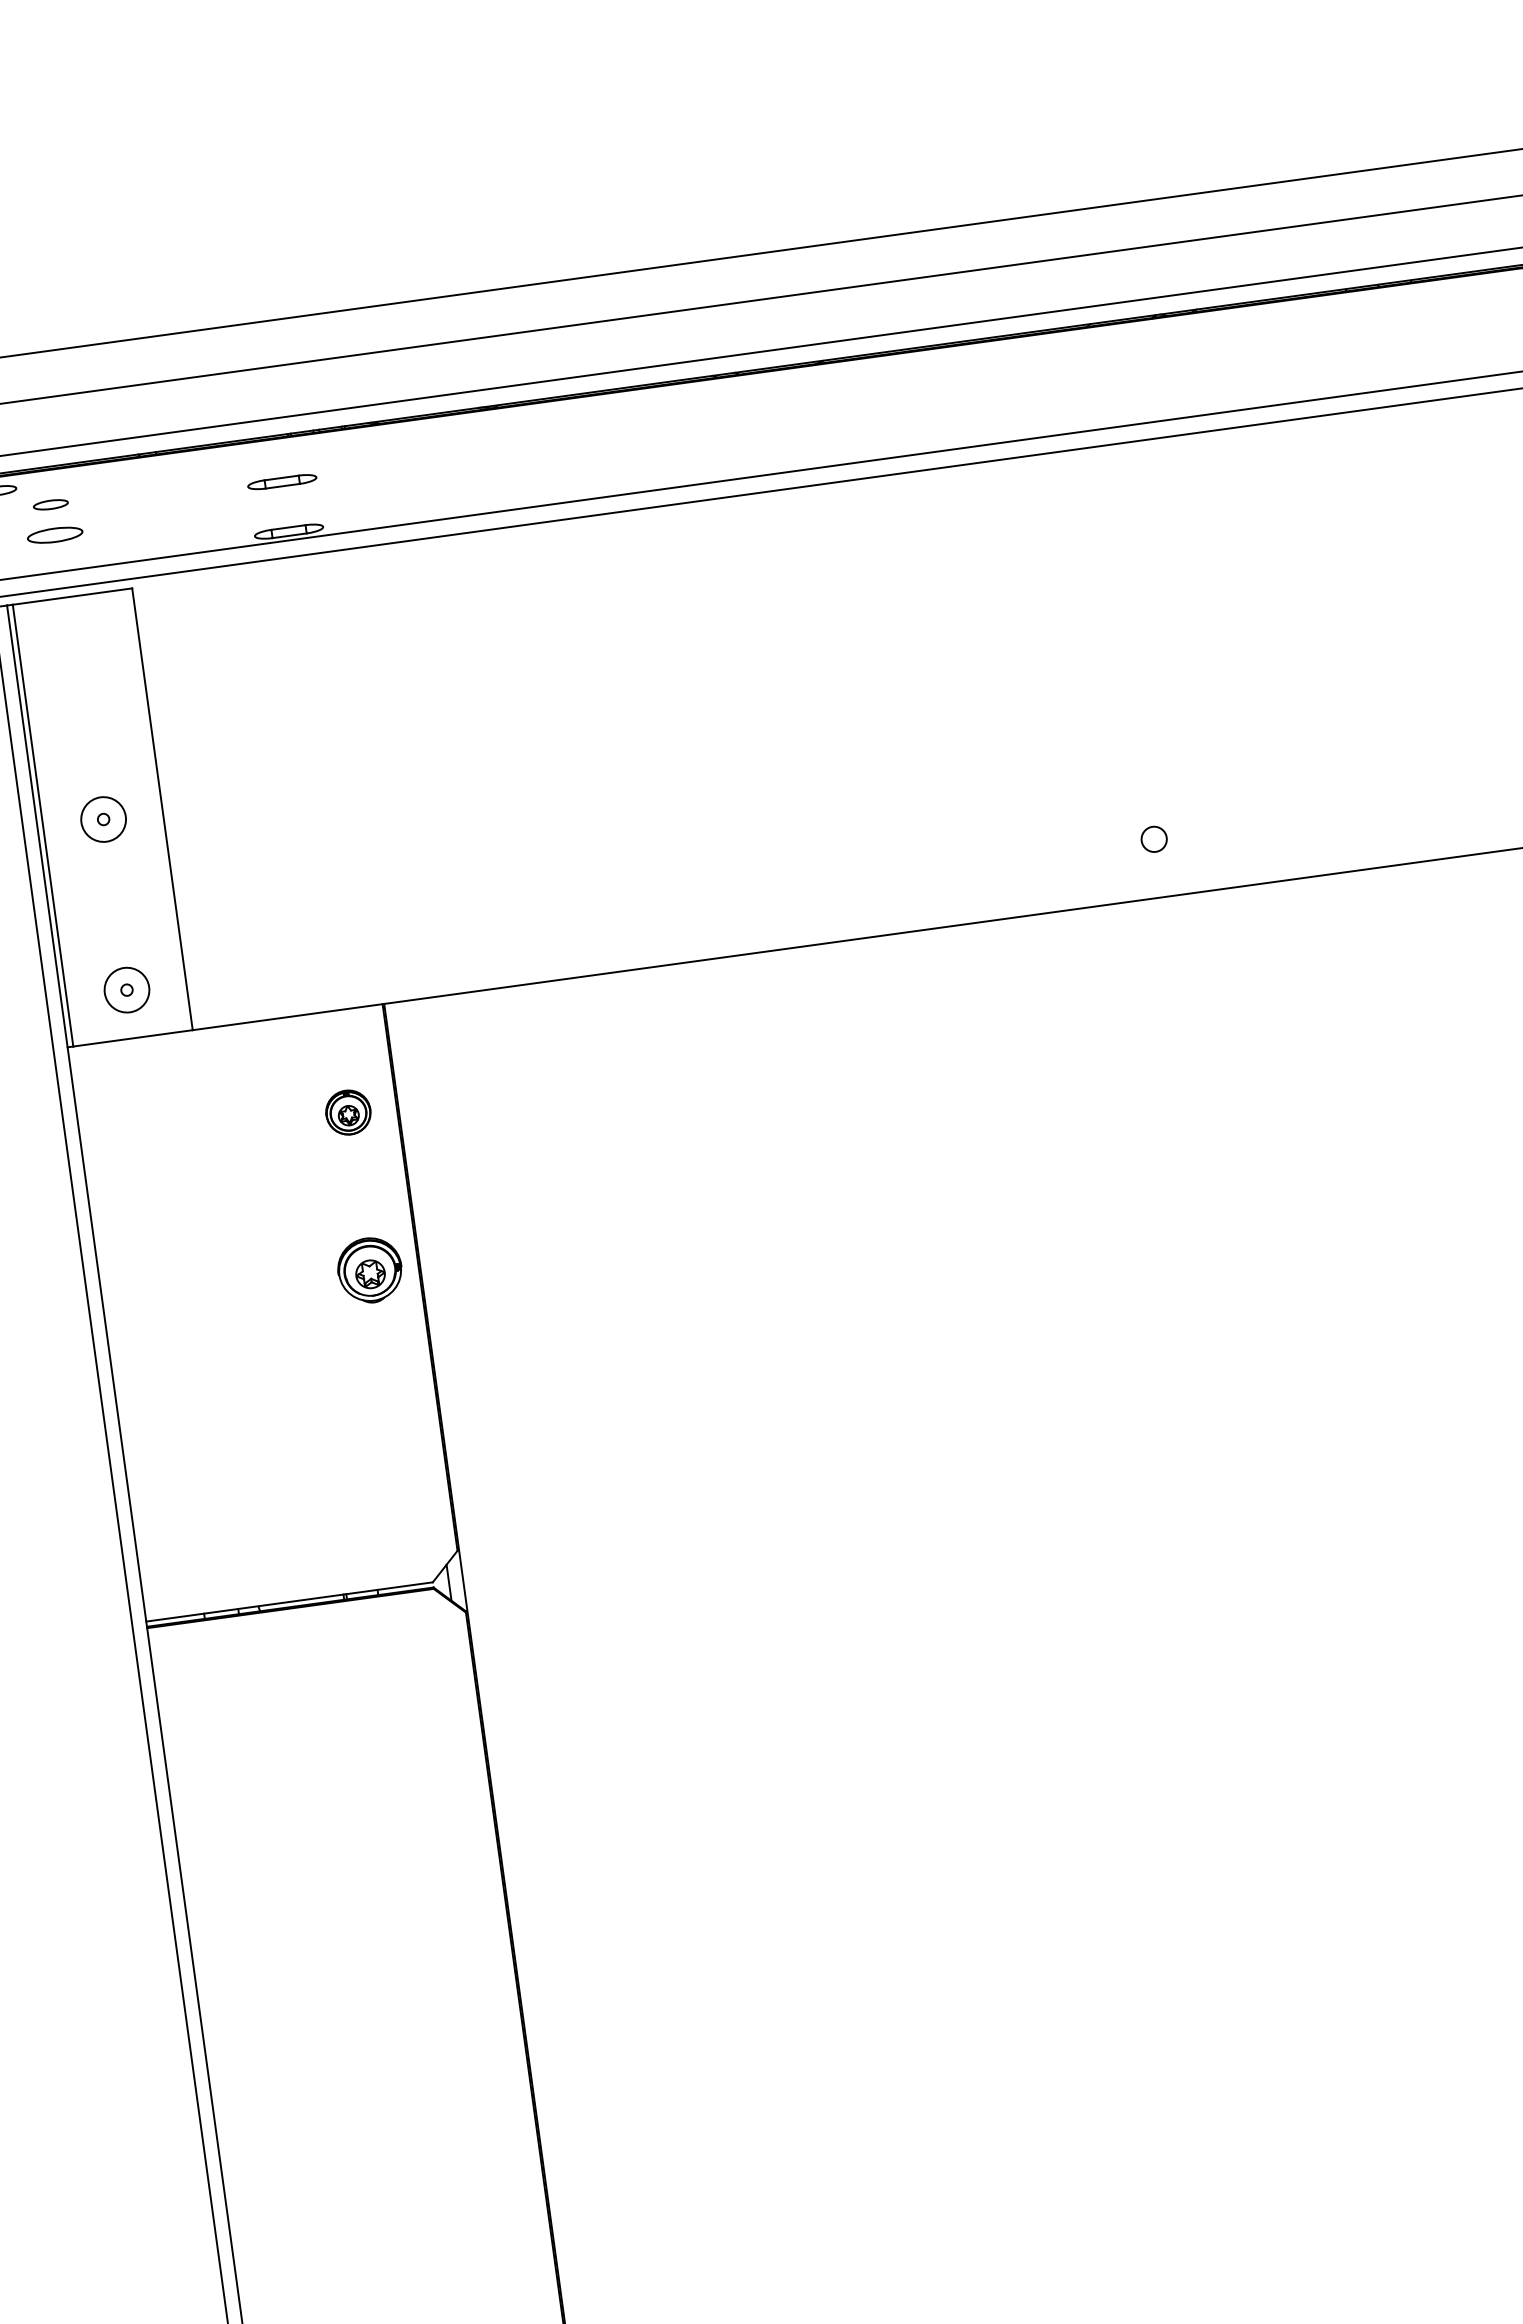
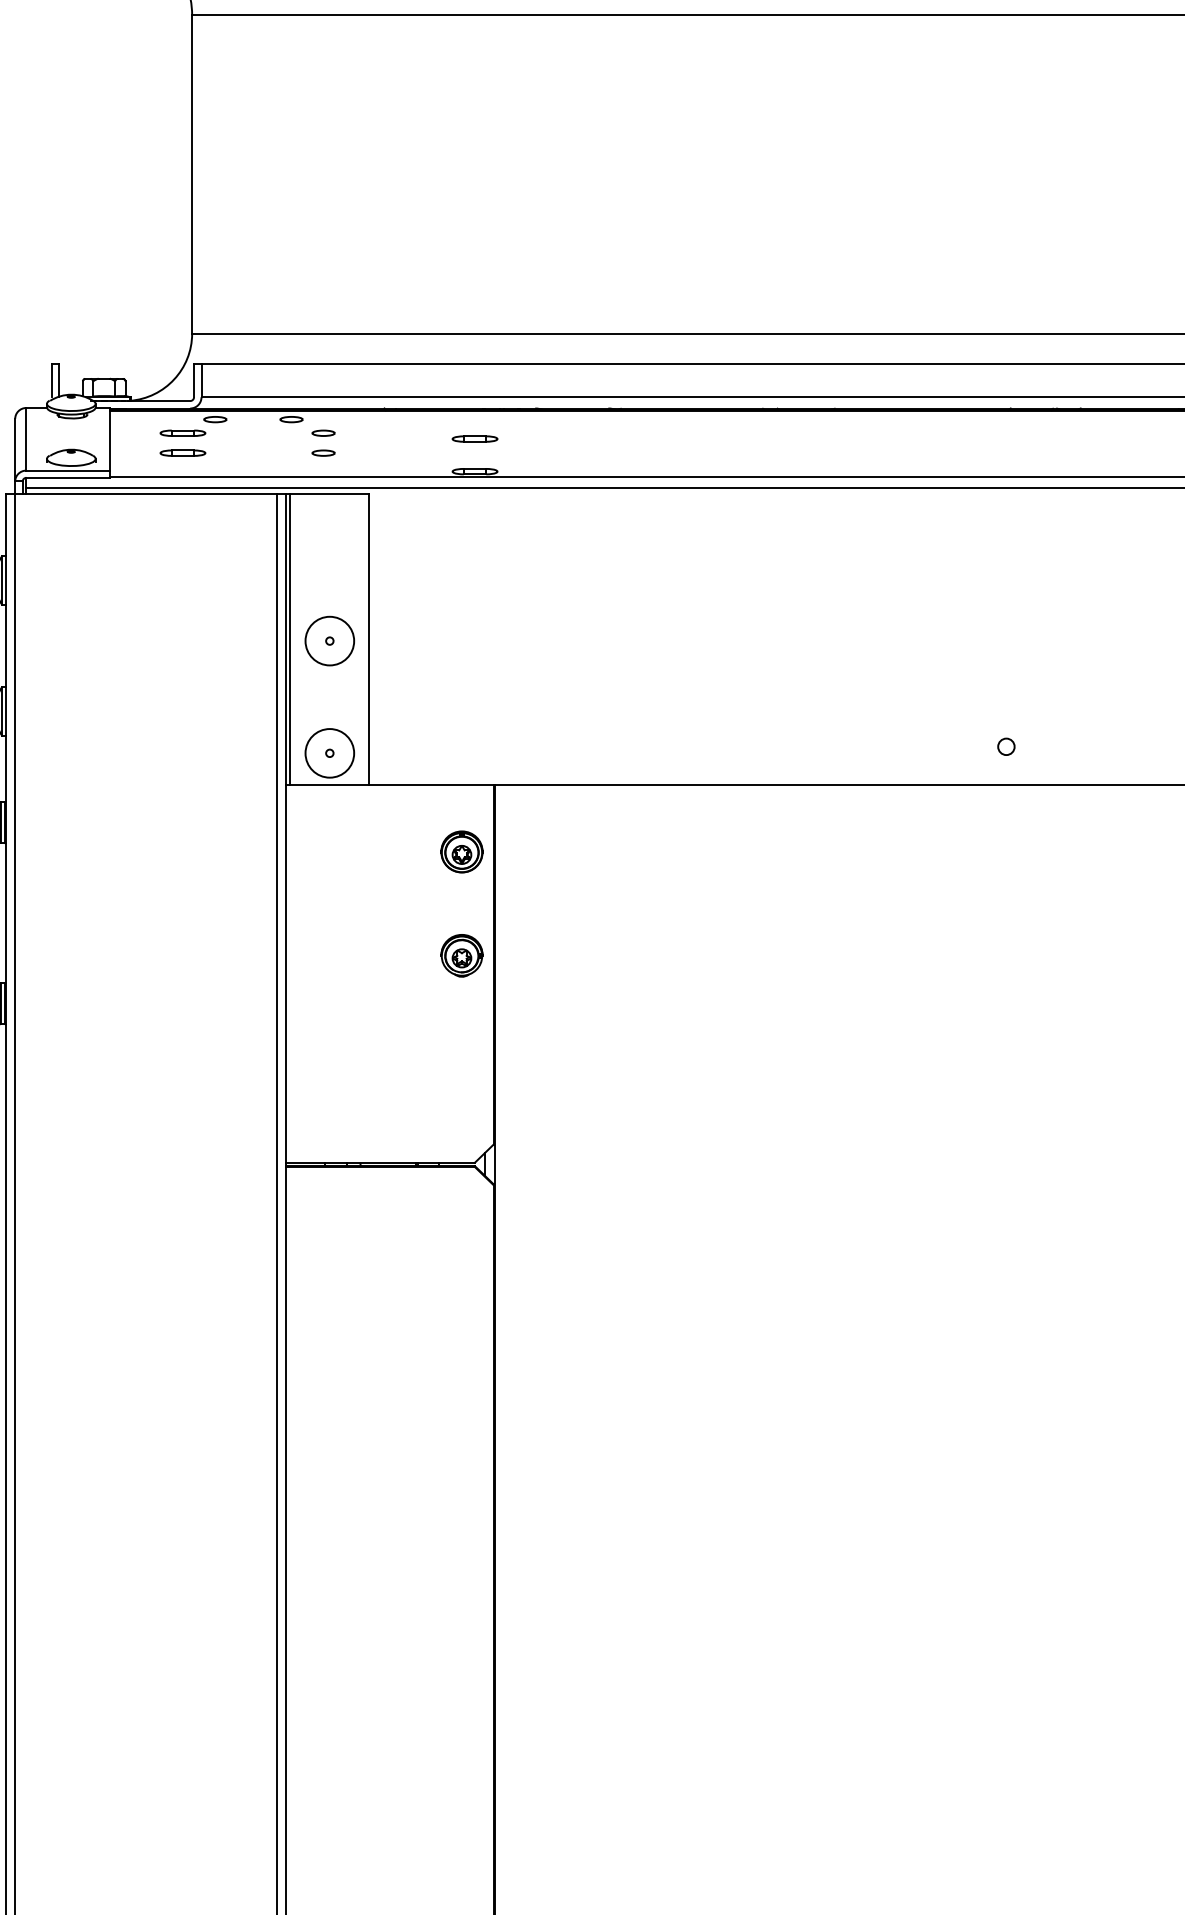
part: (54, 534) -> (323, 452), size x0.62
circle: (102, 818) -> (329, 640), size x1.67
circle: (126, 990) -> (329, 753), size x1.67
part: (347, 1111) -> (461, 851), size x1.43

